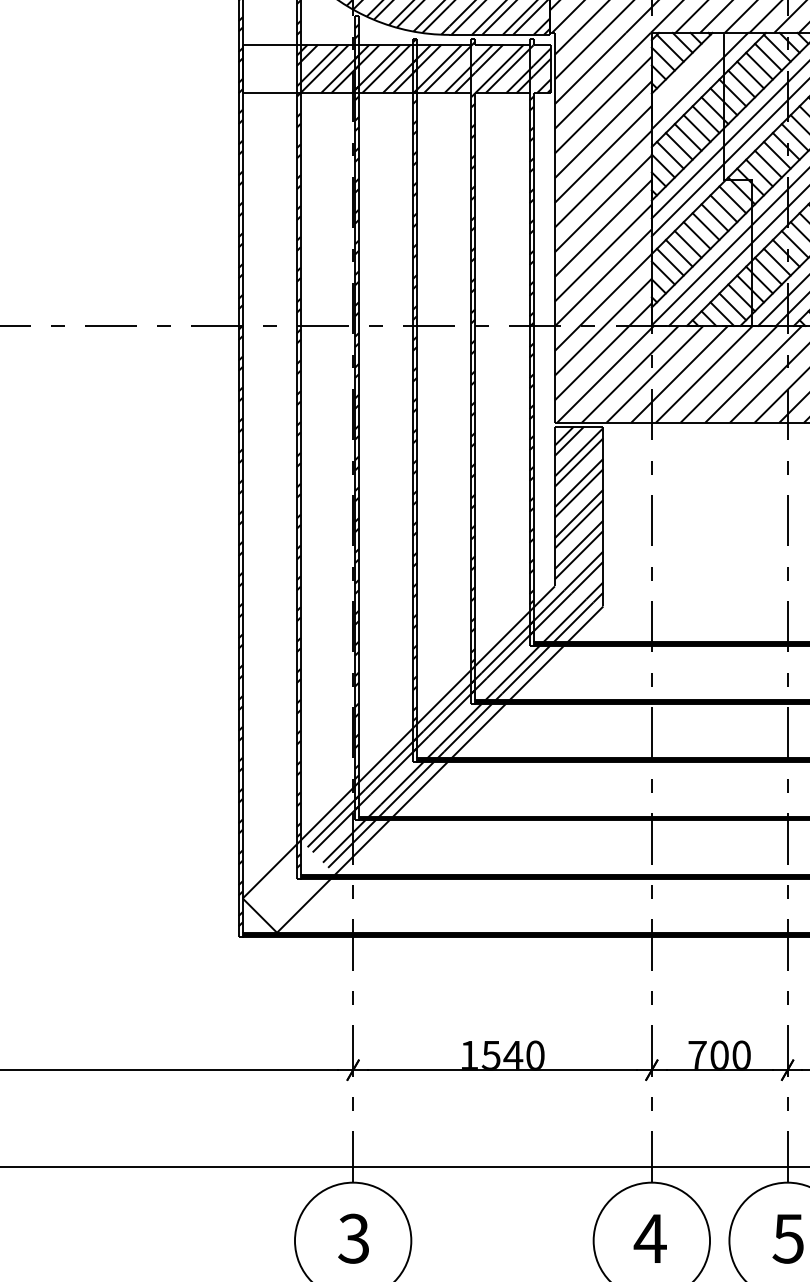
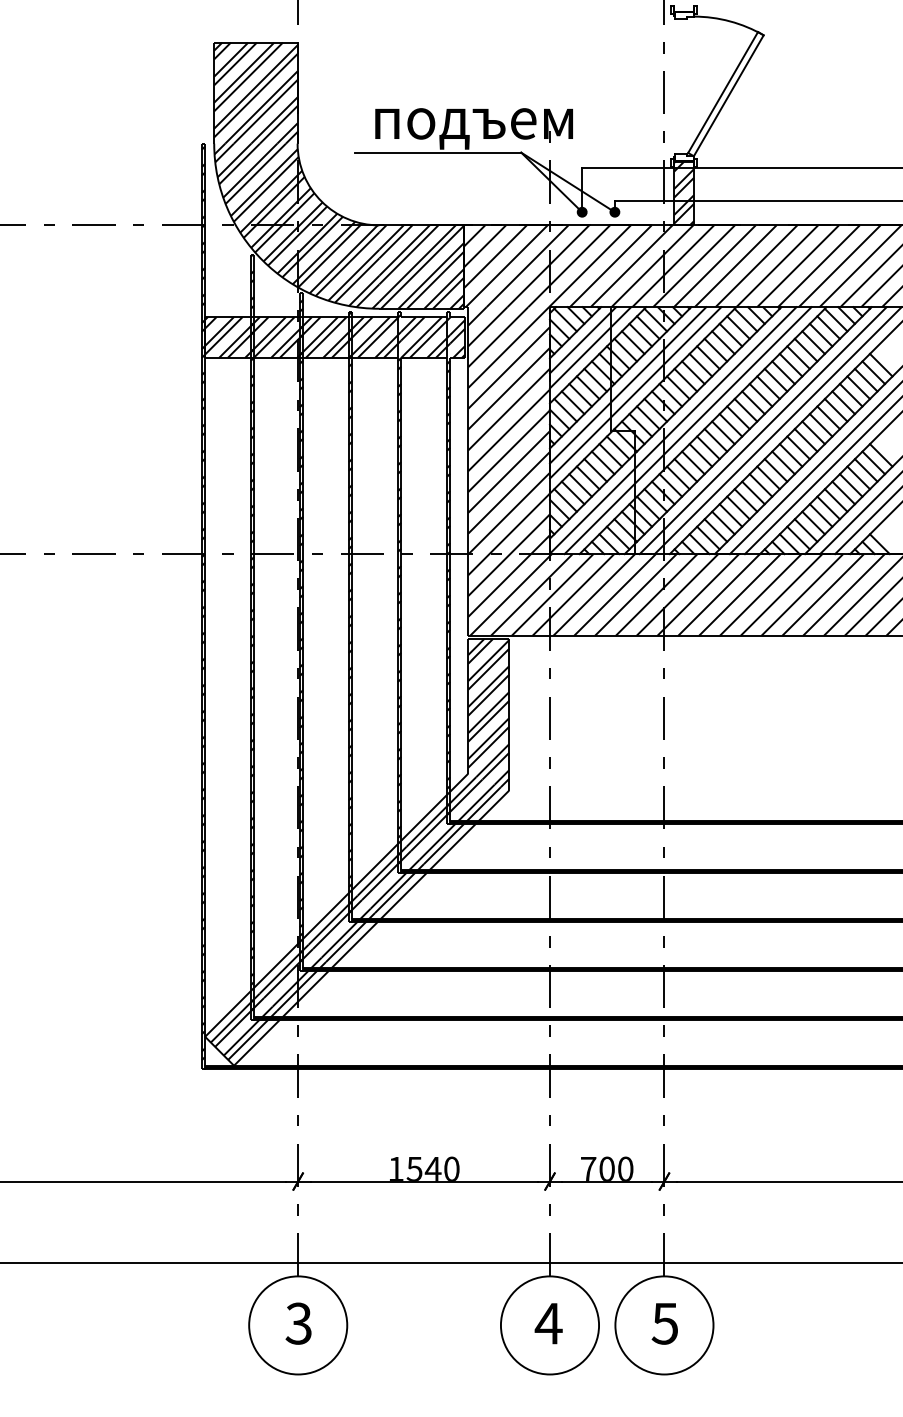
hatch: (271, 68) -> (229, 337), added
line: (691, 72) -> (583, 340), added
hatch: (288, 886) -> (243, 1026), added

